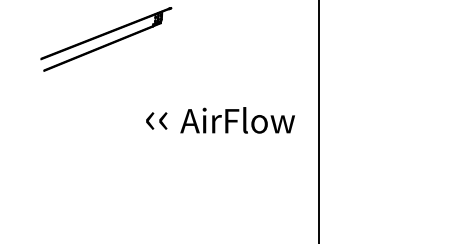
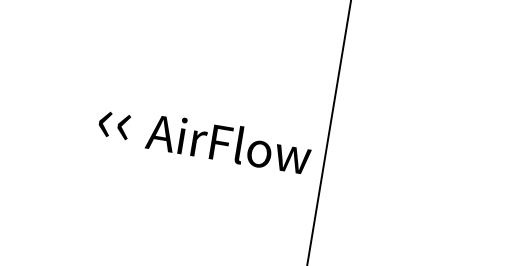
text: (220, 120) -> (204, 139), moved

